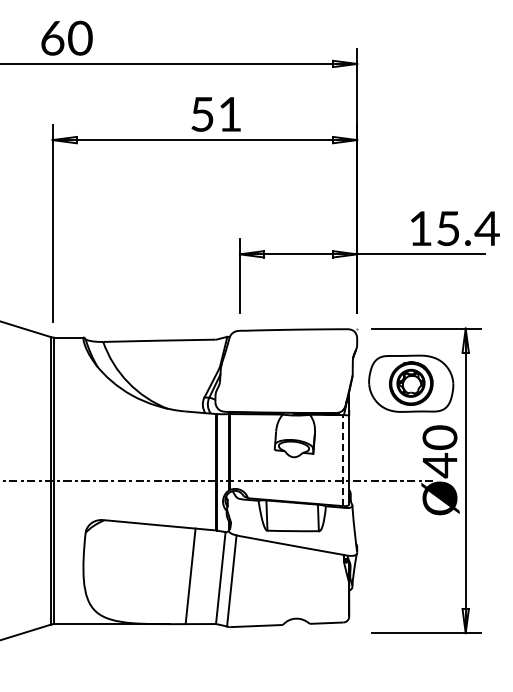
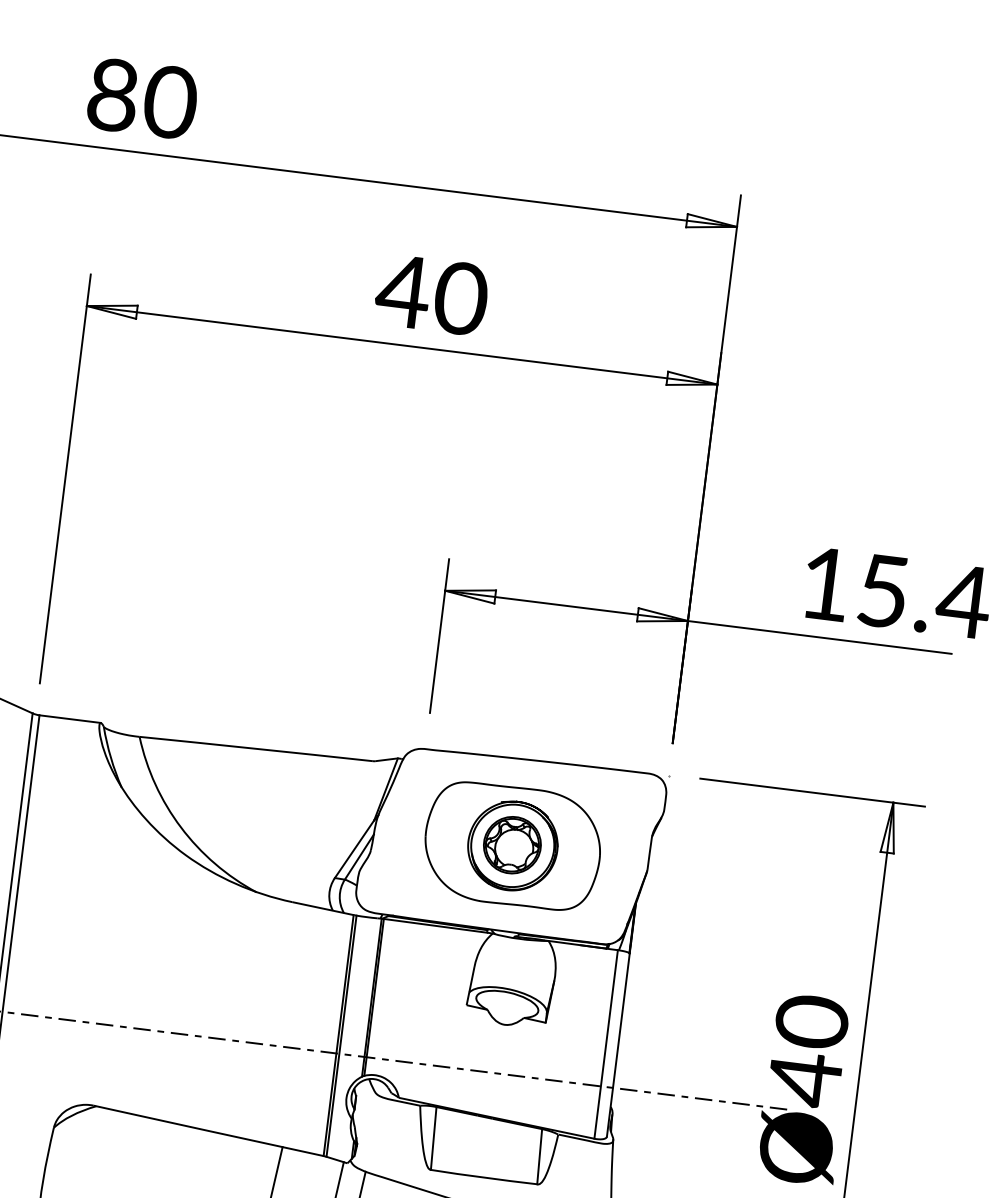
text: (52, 37) -> (113, 93), 60 -> 80
text: (215, 114) -> (430, 295), 51 -> 40
part: (411, 383) -> (513, 845), moved
line: (343, 460) -> (606, 1044), dashed -> solid

